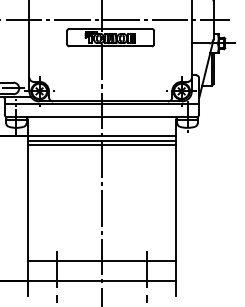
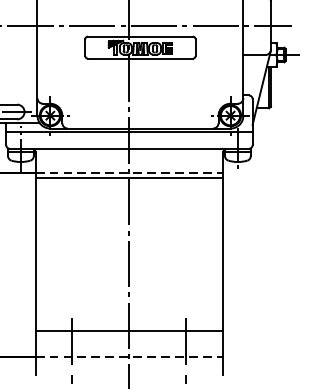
line: (101, 136) -> (128, 172), solid -> dashed
line: (101, 145) -> (128, 184), removed
line: (101, 281) -> (128, 356), solid -> dashed

